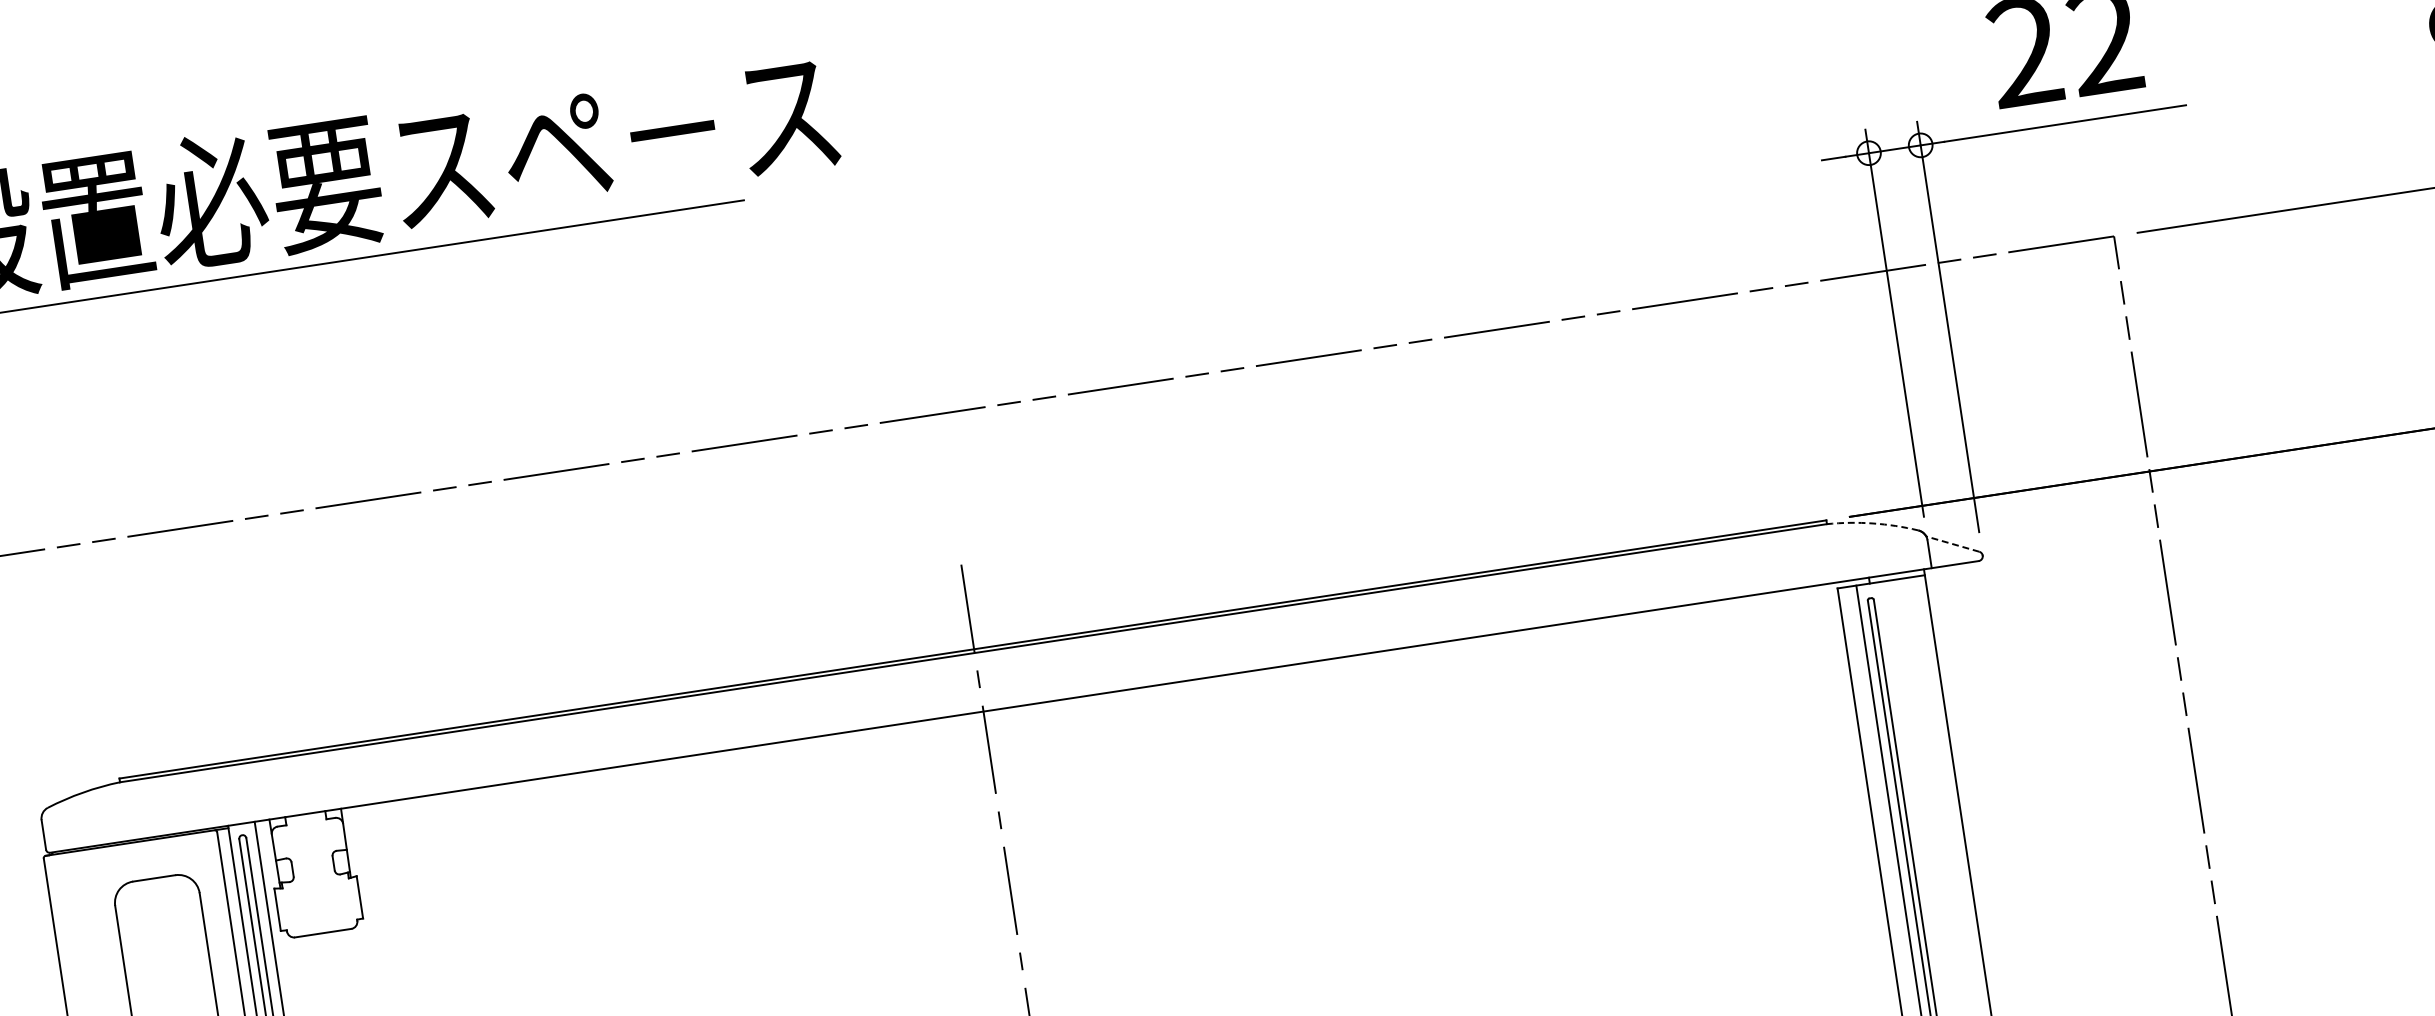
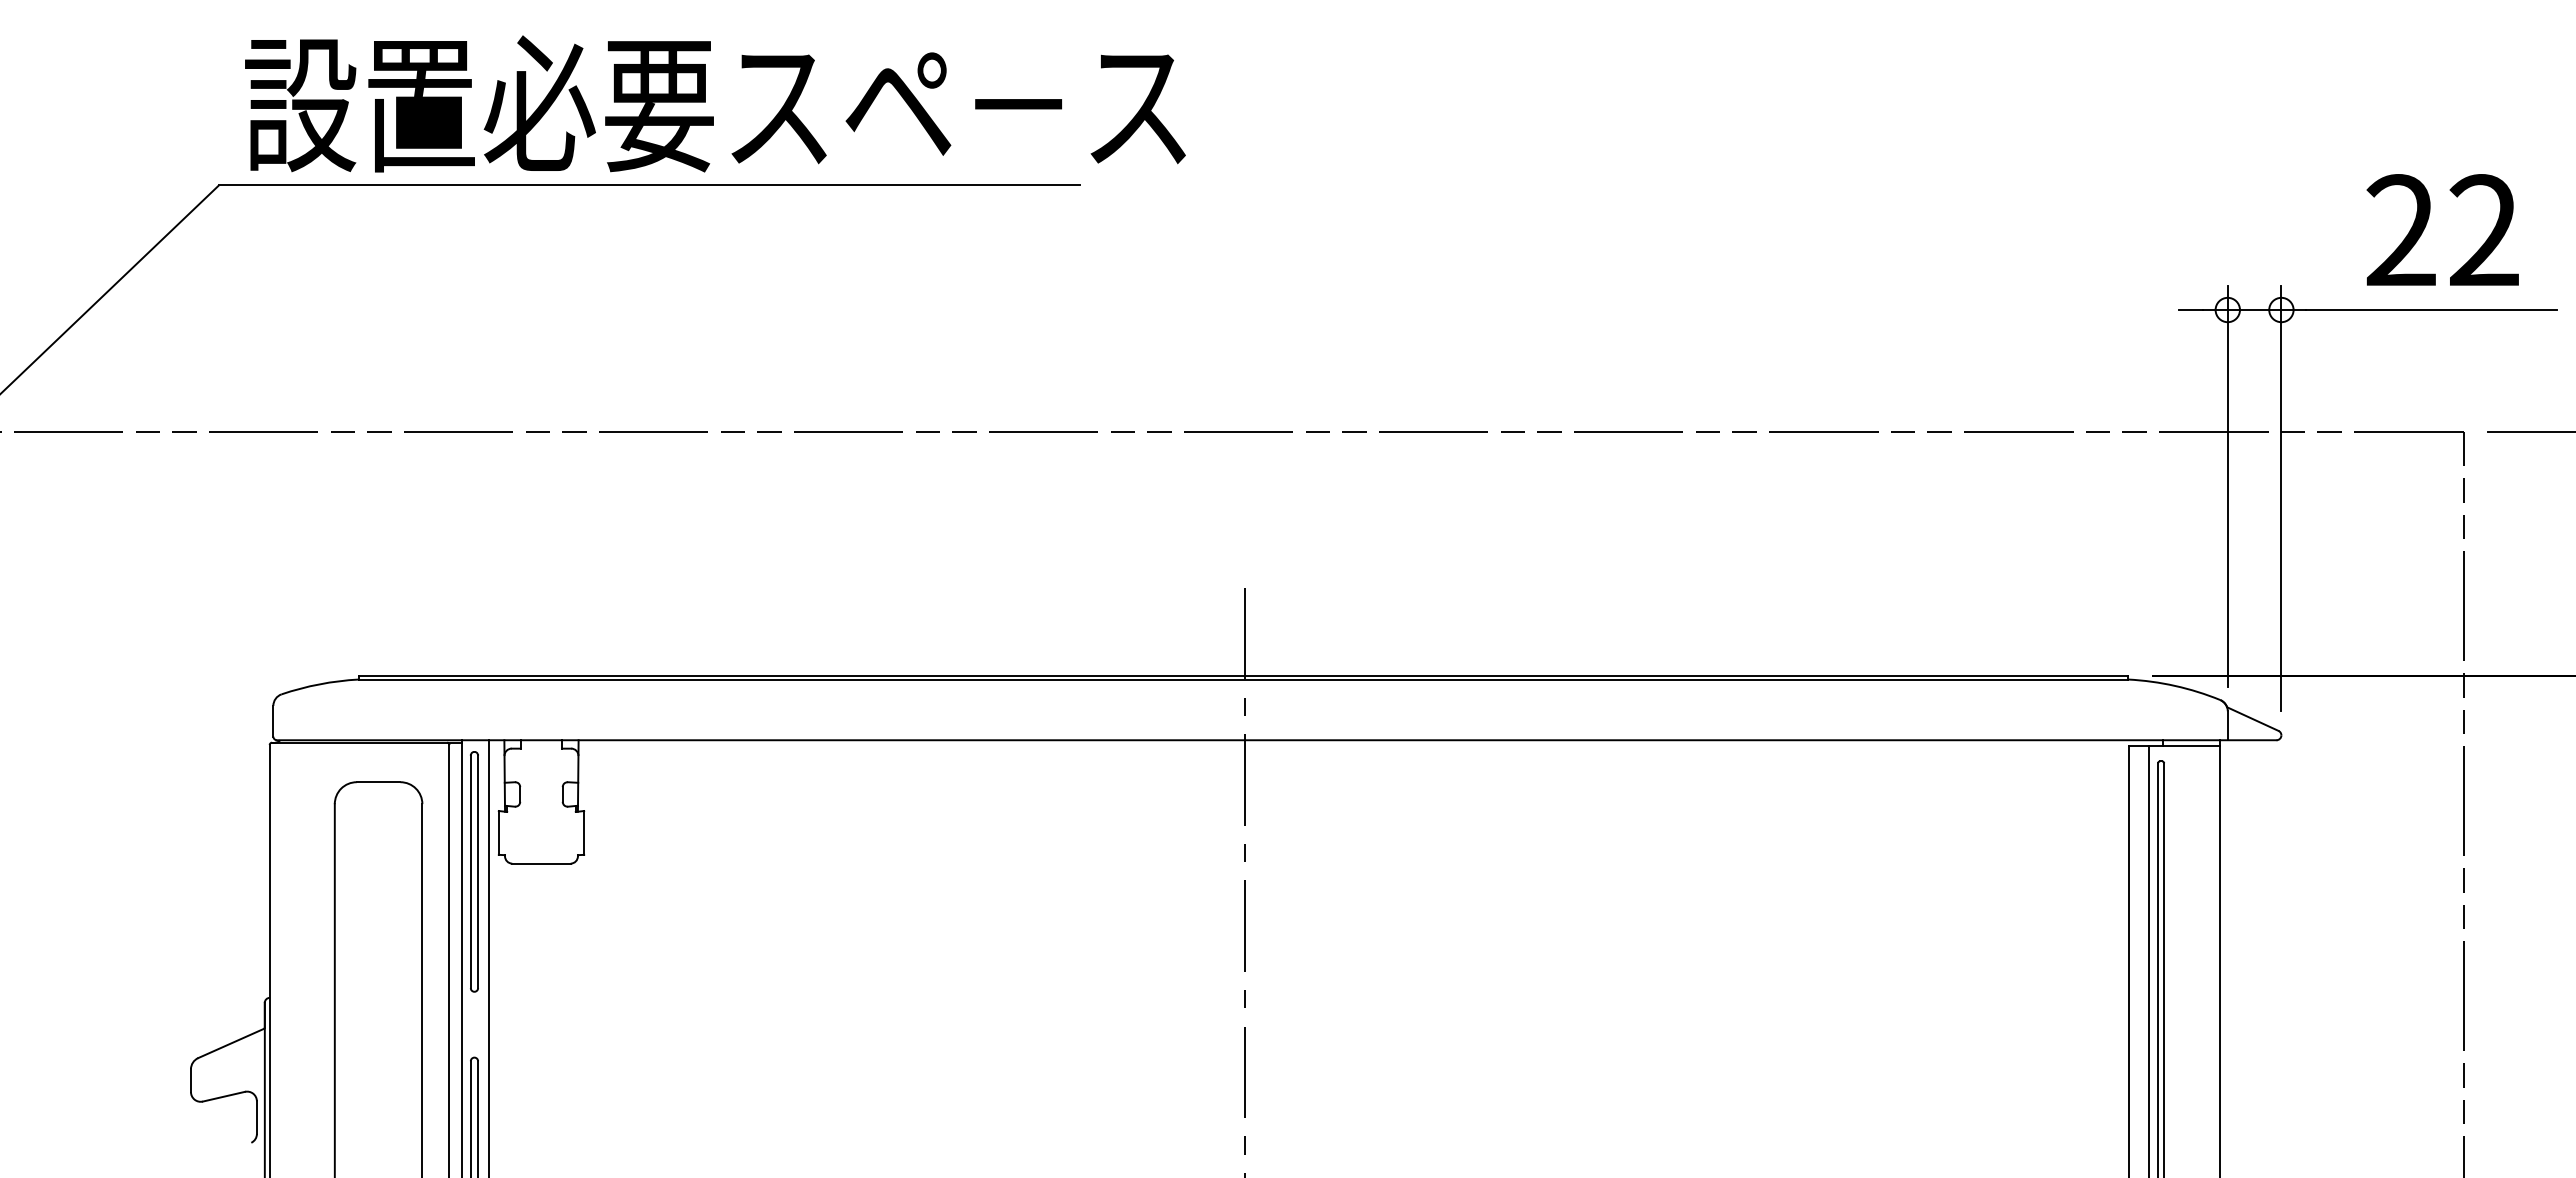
arc: (1873, 523) -> (2175, 685), dashed -> solid
line: (1952, 543) -> (2252, 718), dashed -> solid

